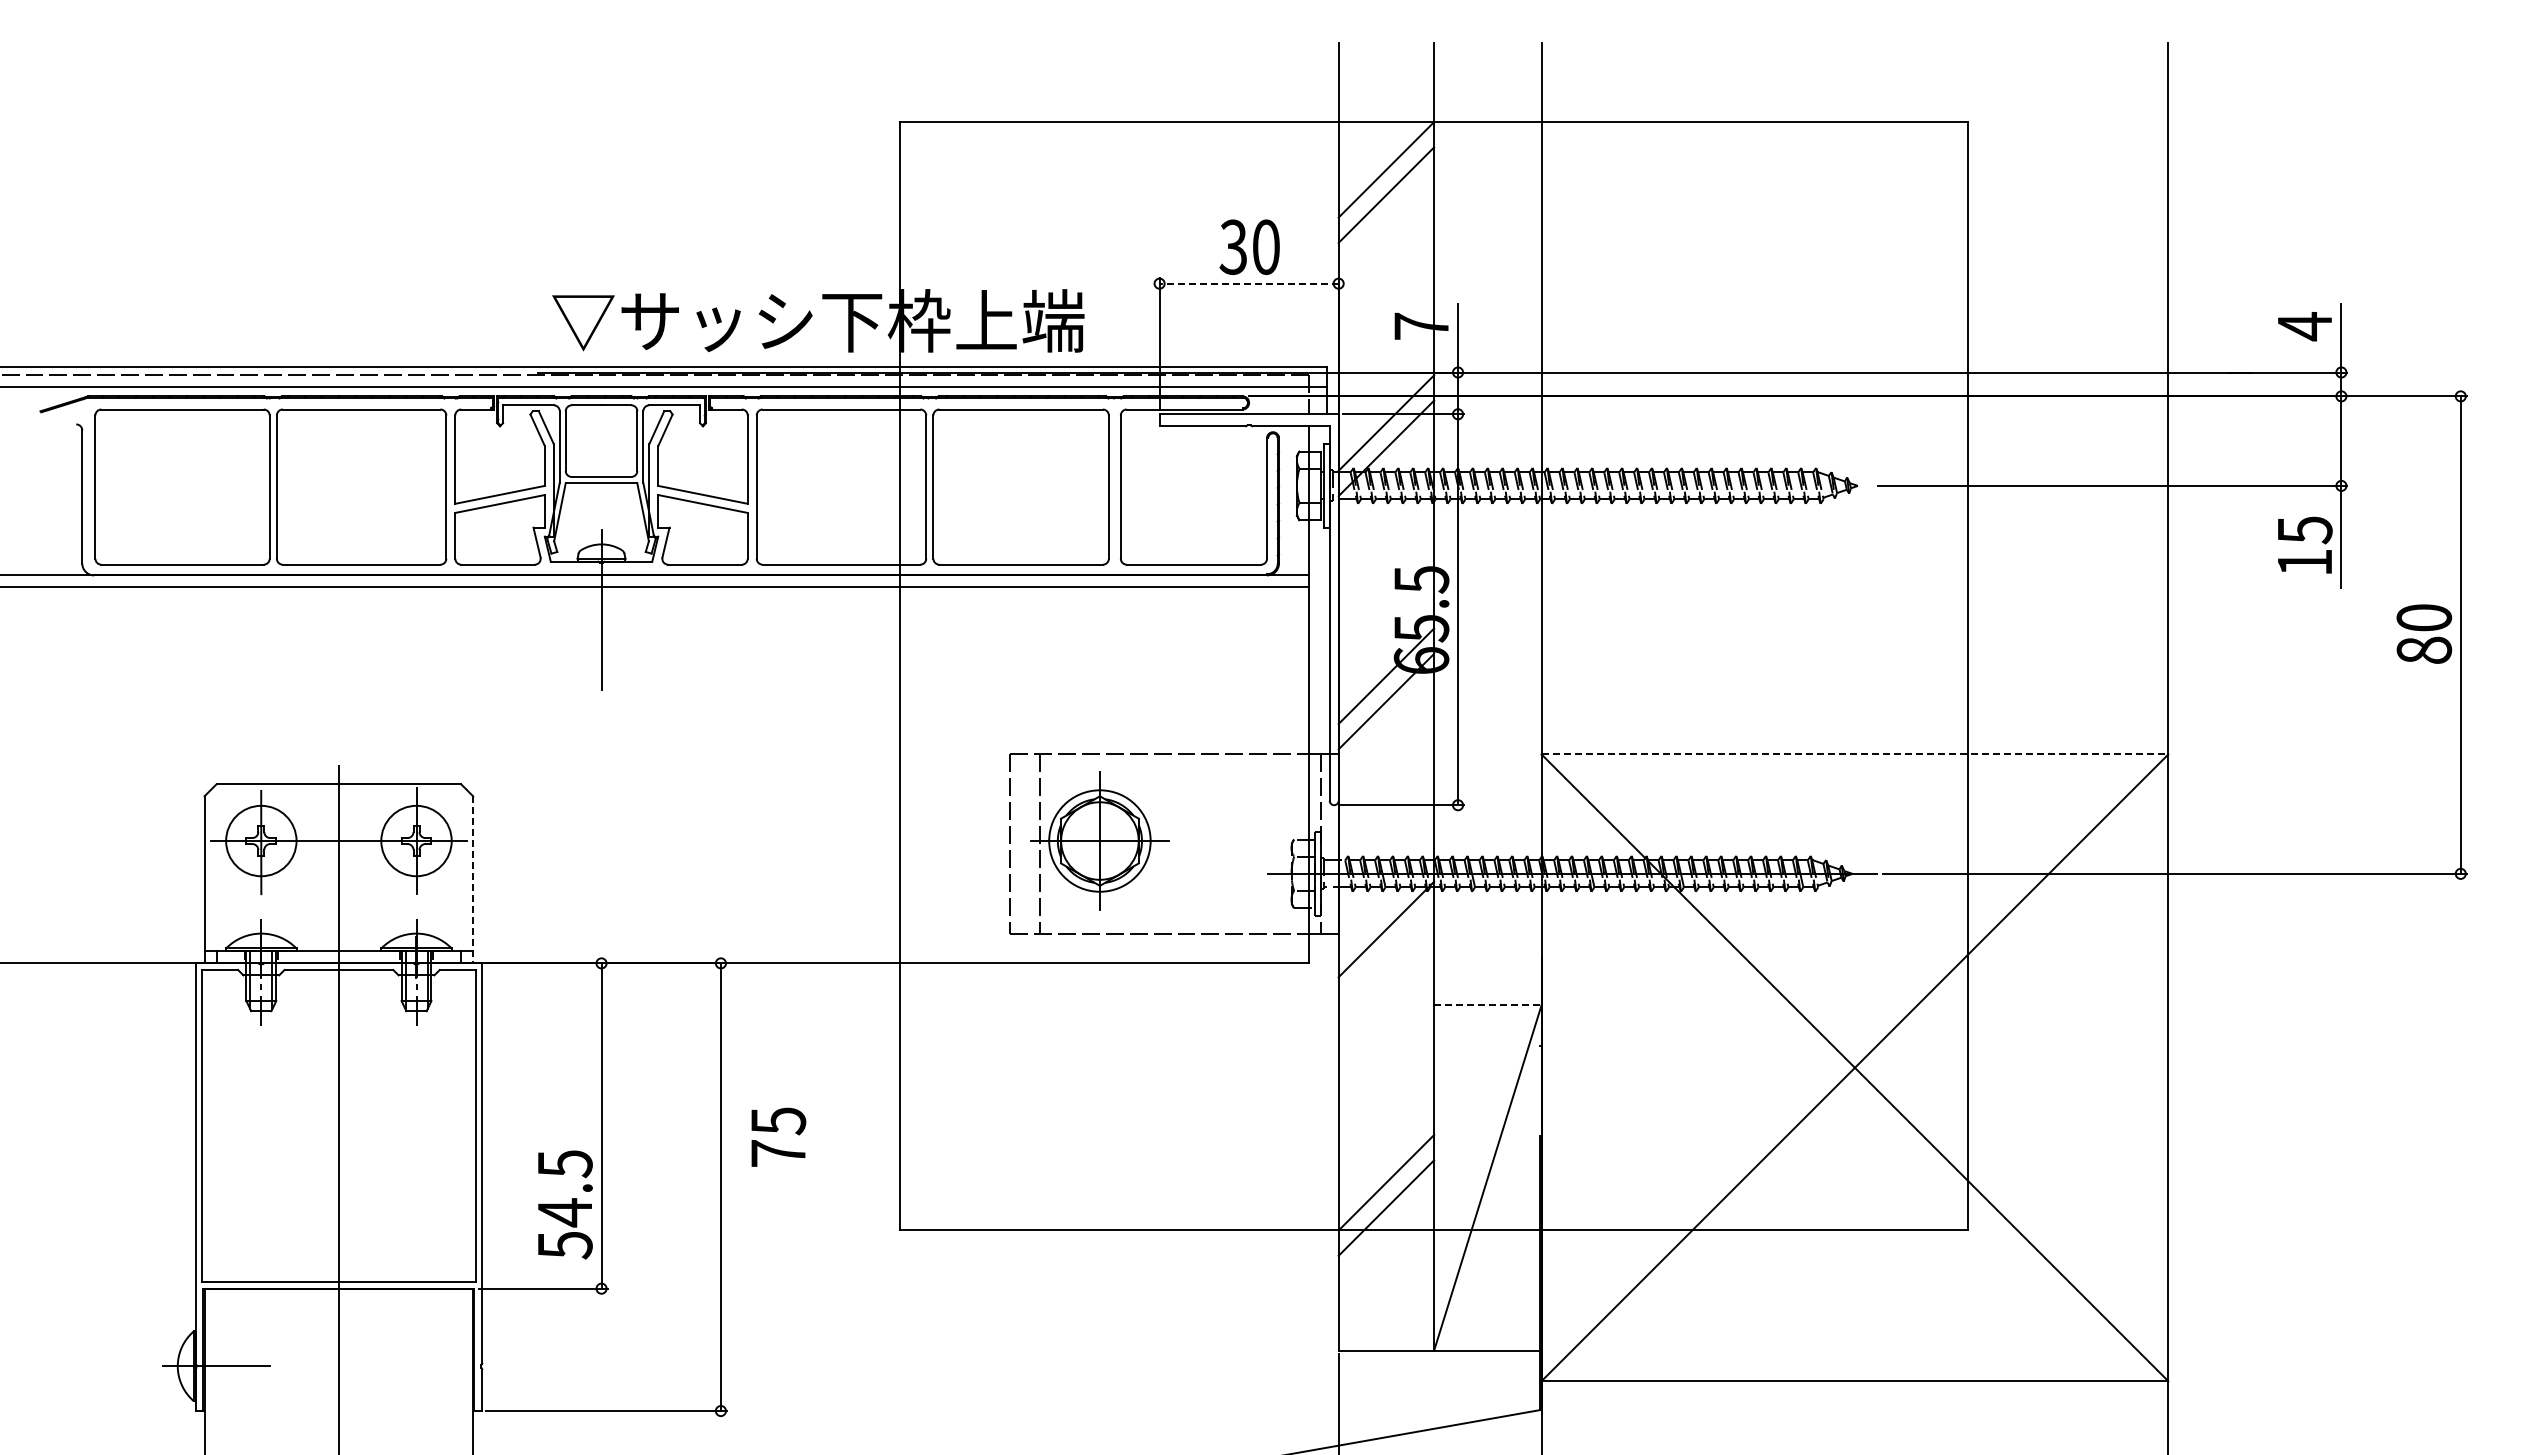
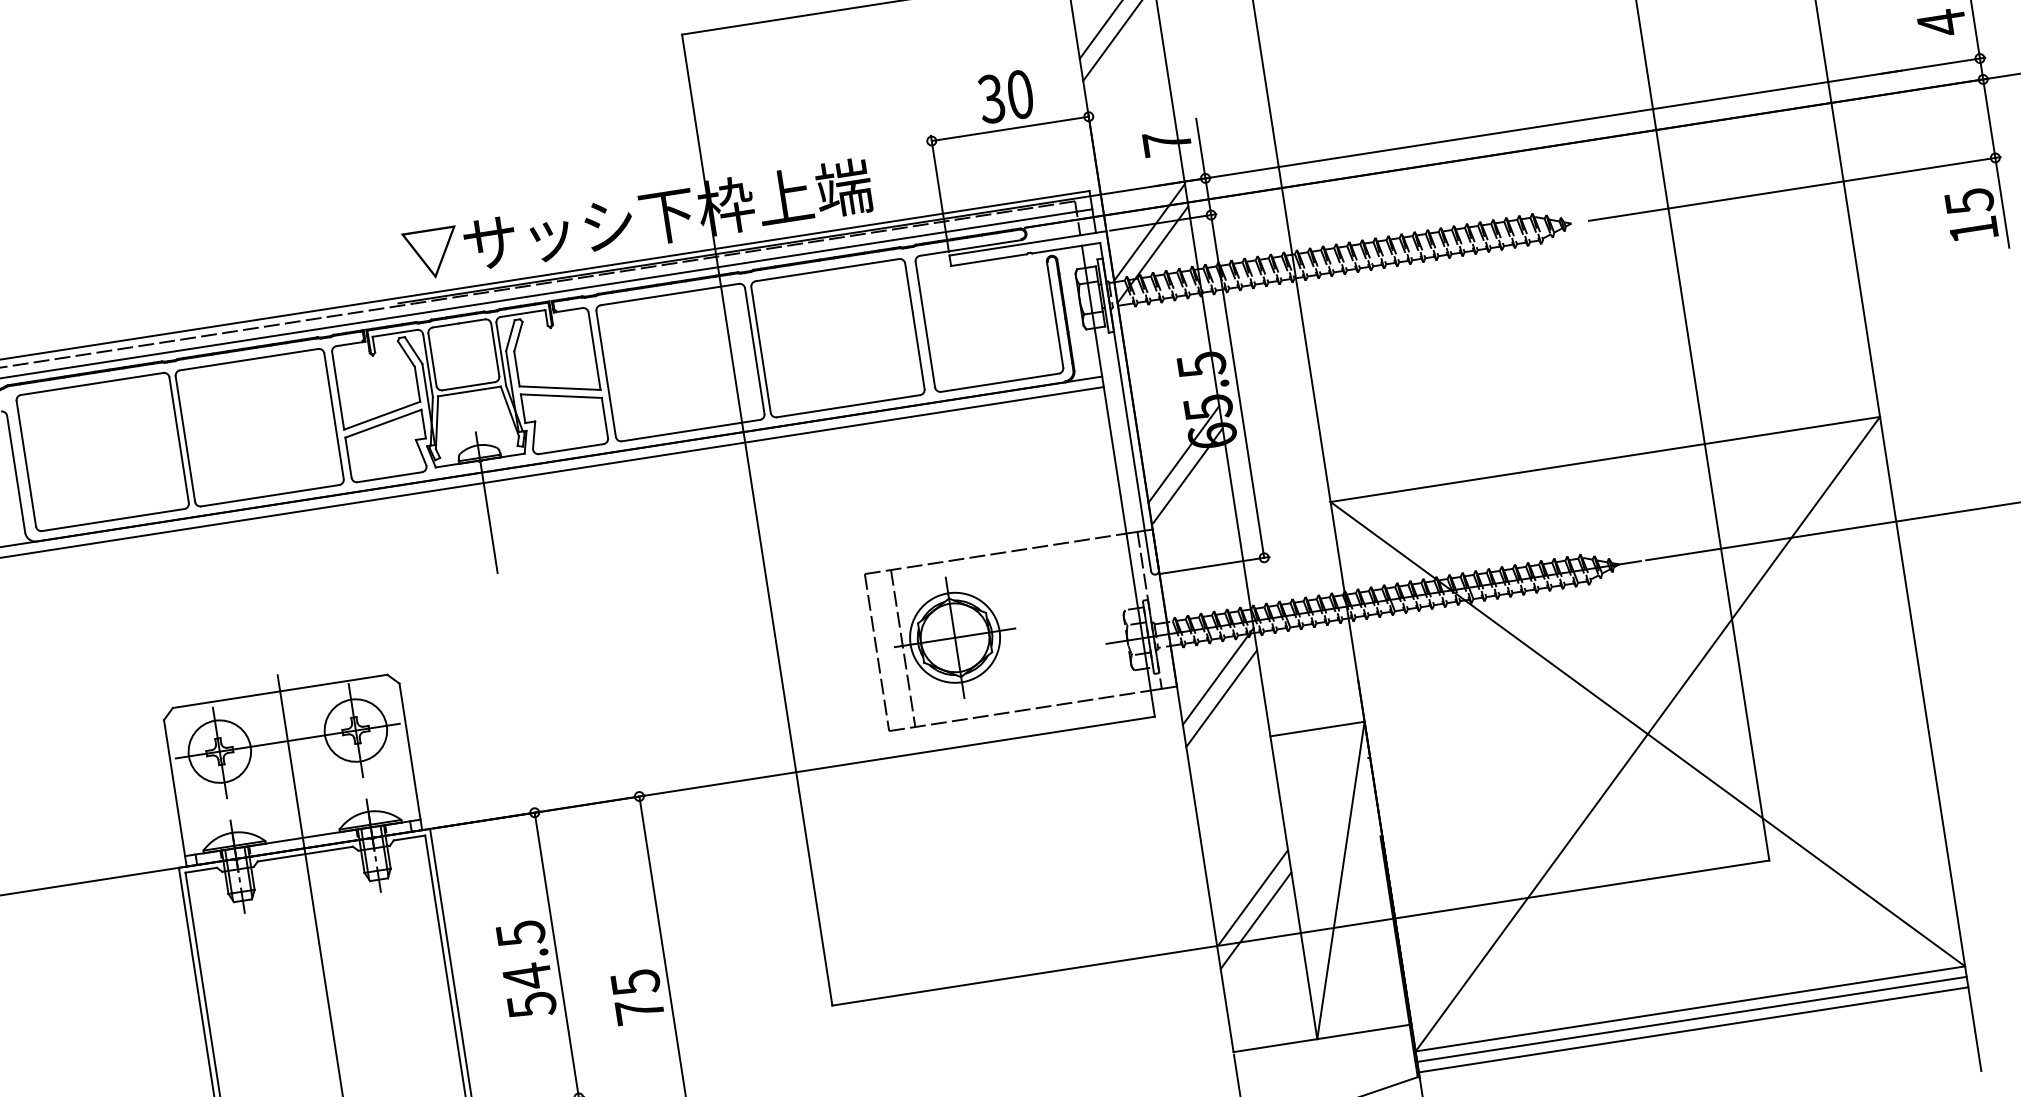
line: (1249, 283) -> (1010, 128), dashed -> solid
line: (1855, 754) -> (1605, 459), dashed -> solid
line: (473, 879) -> (411, 756), dashed -> solid
line: (1386, 954) -> (1221, 698), added
line: (1487, 1005) -> (1317, 729), dashed -> solid
text: (778, 1136) -> (637, 996), moved
text: (565, 1204) -> (526, 969), moved
line: (1854, 1393) -> (1691, 1019), added
line: (1854, 1405) -> (1693, 1030), added

